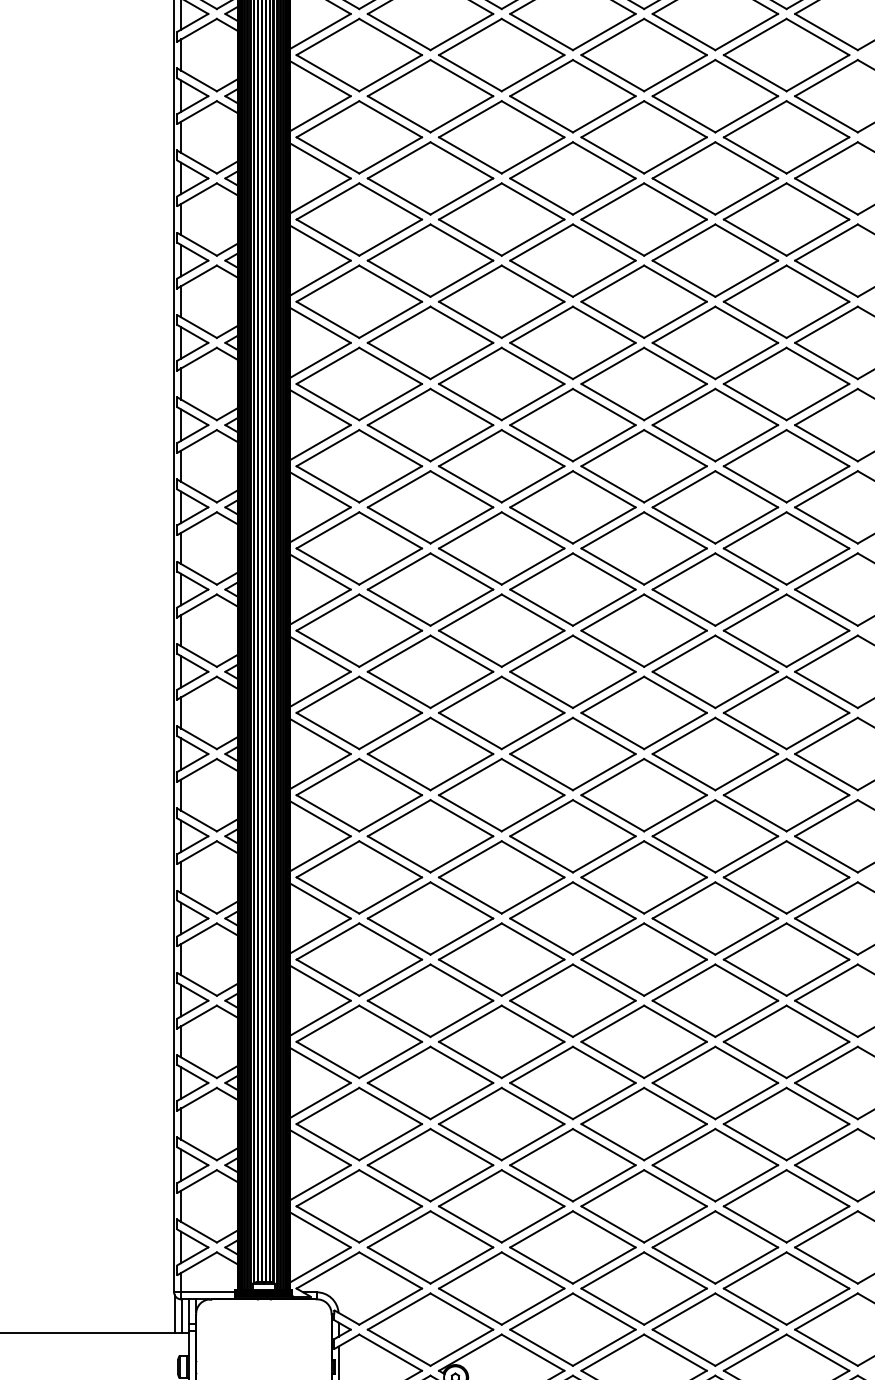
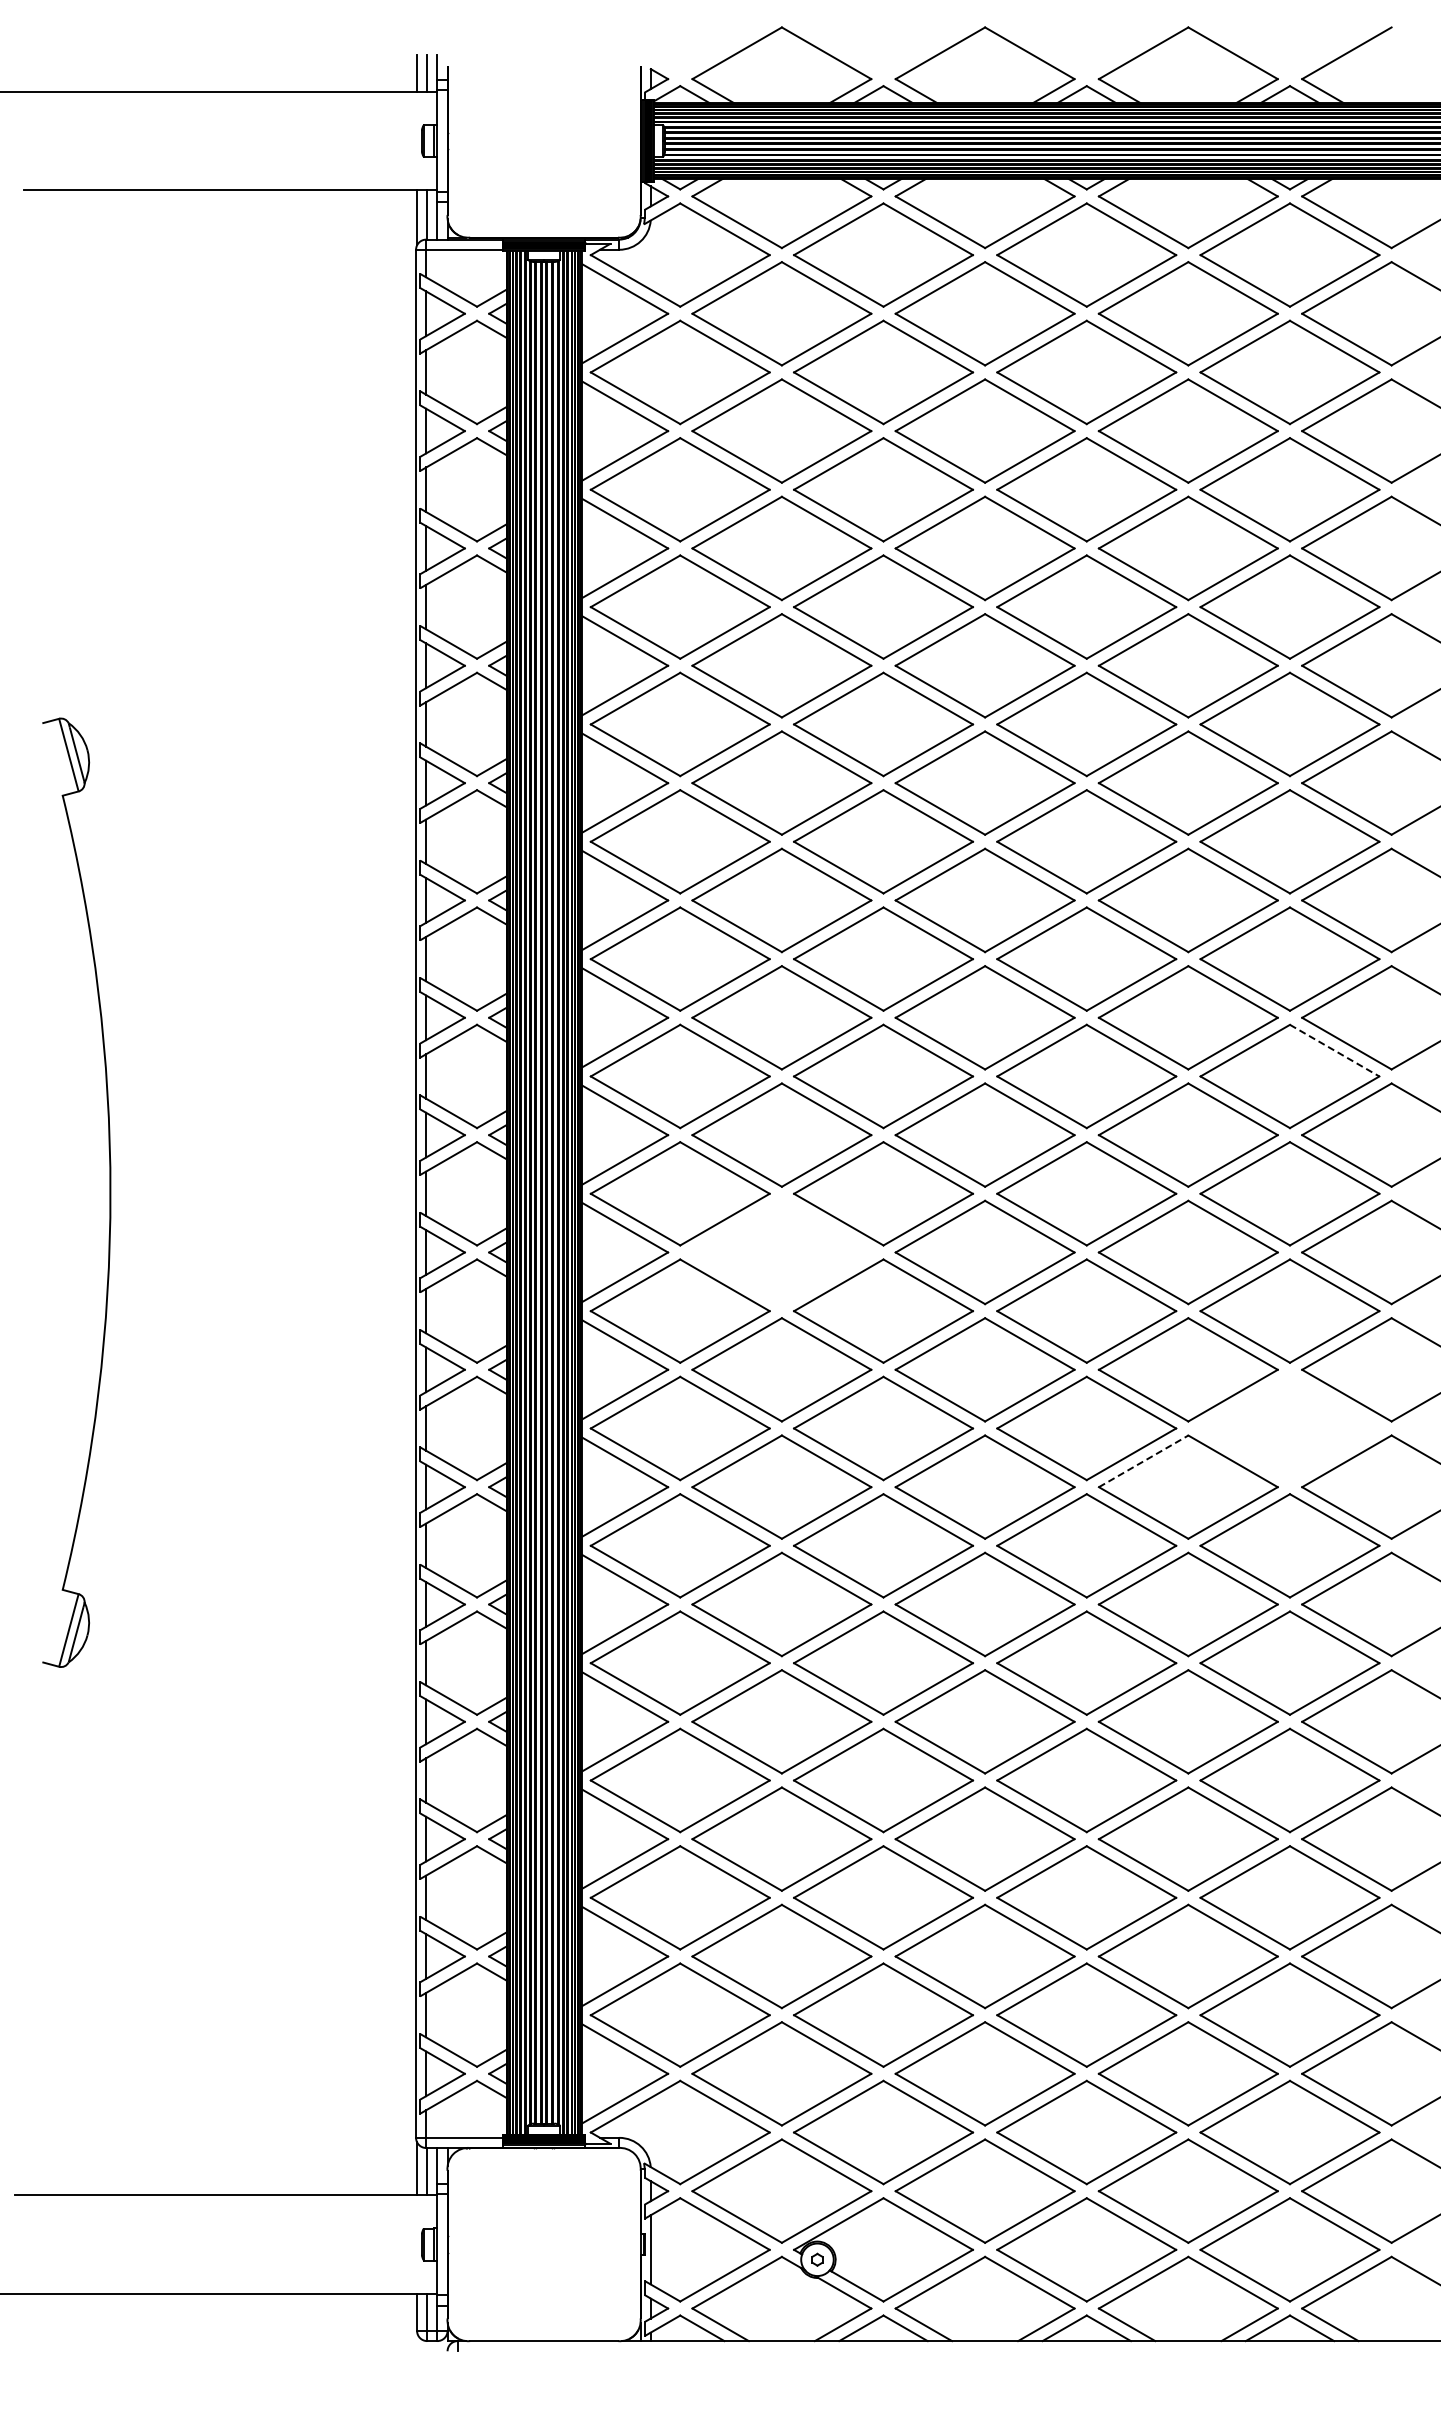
line: (817, 530) -> (1334, 1050), solid -> dashed
part: (430, 671) -> (781, 1252), removed
part: (786, 795) -> (1289, 1428), removed
line: (683, 818) -> (1143, 1461), solid -> dashed

